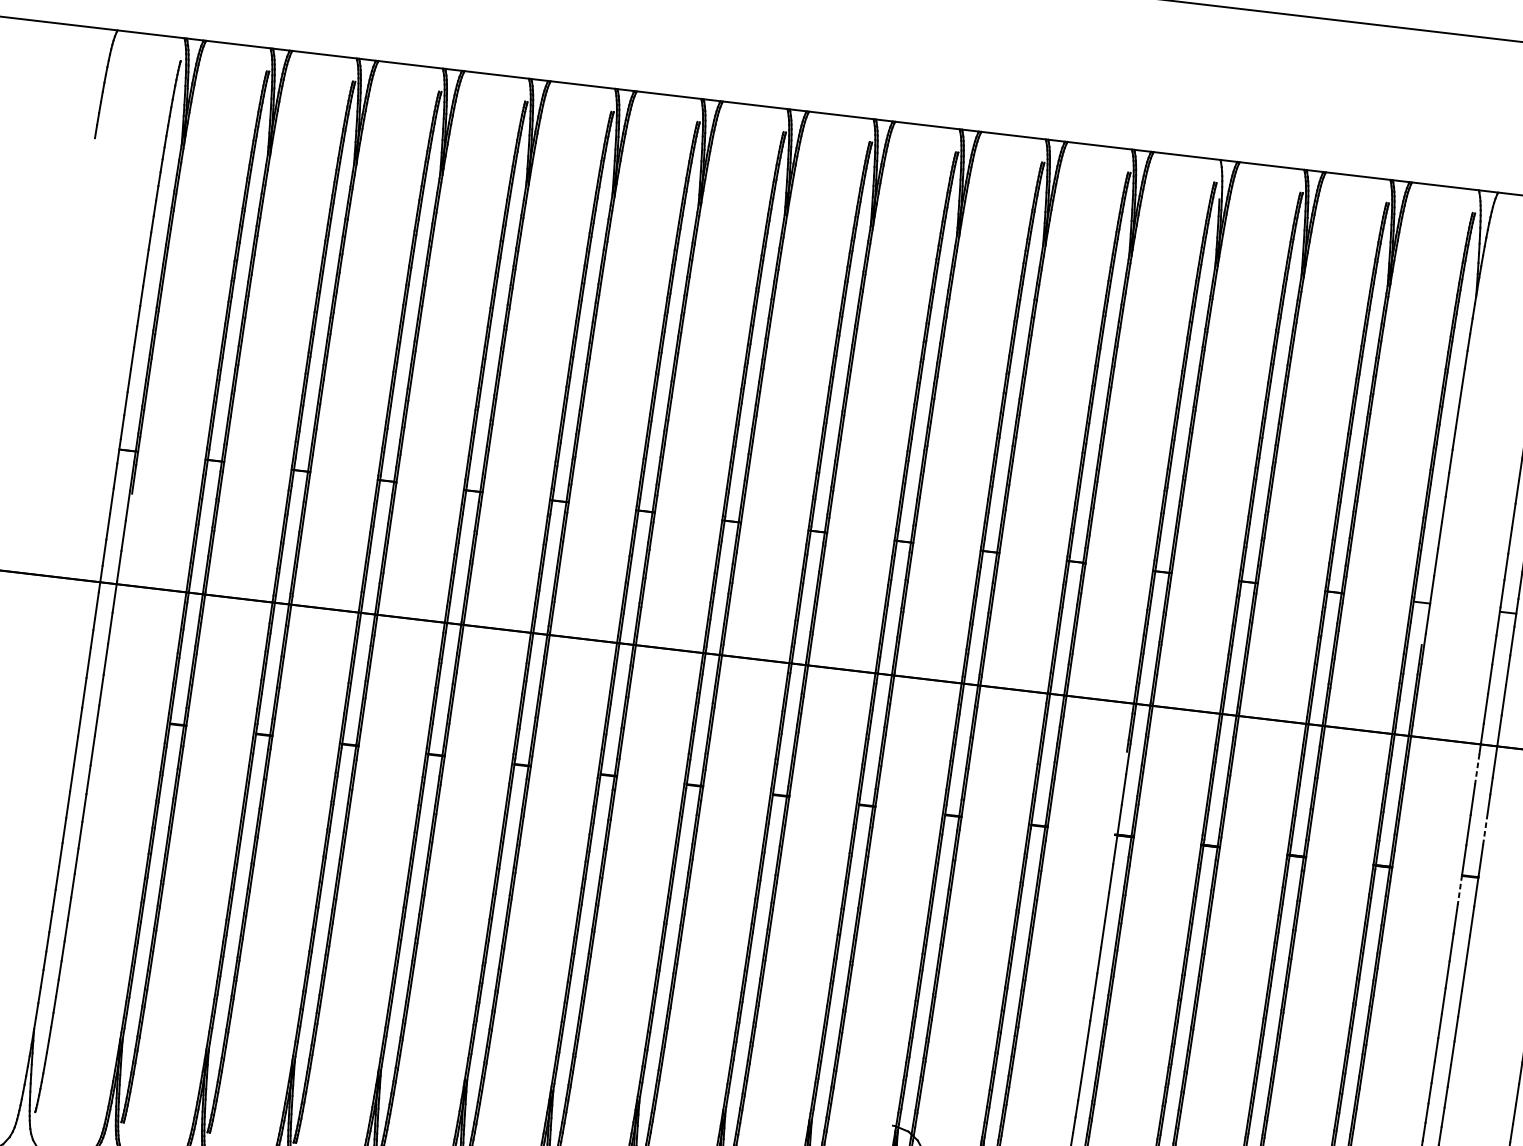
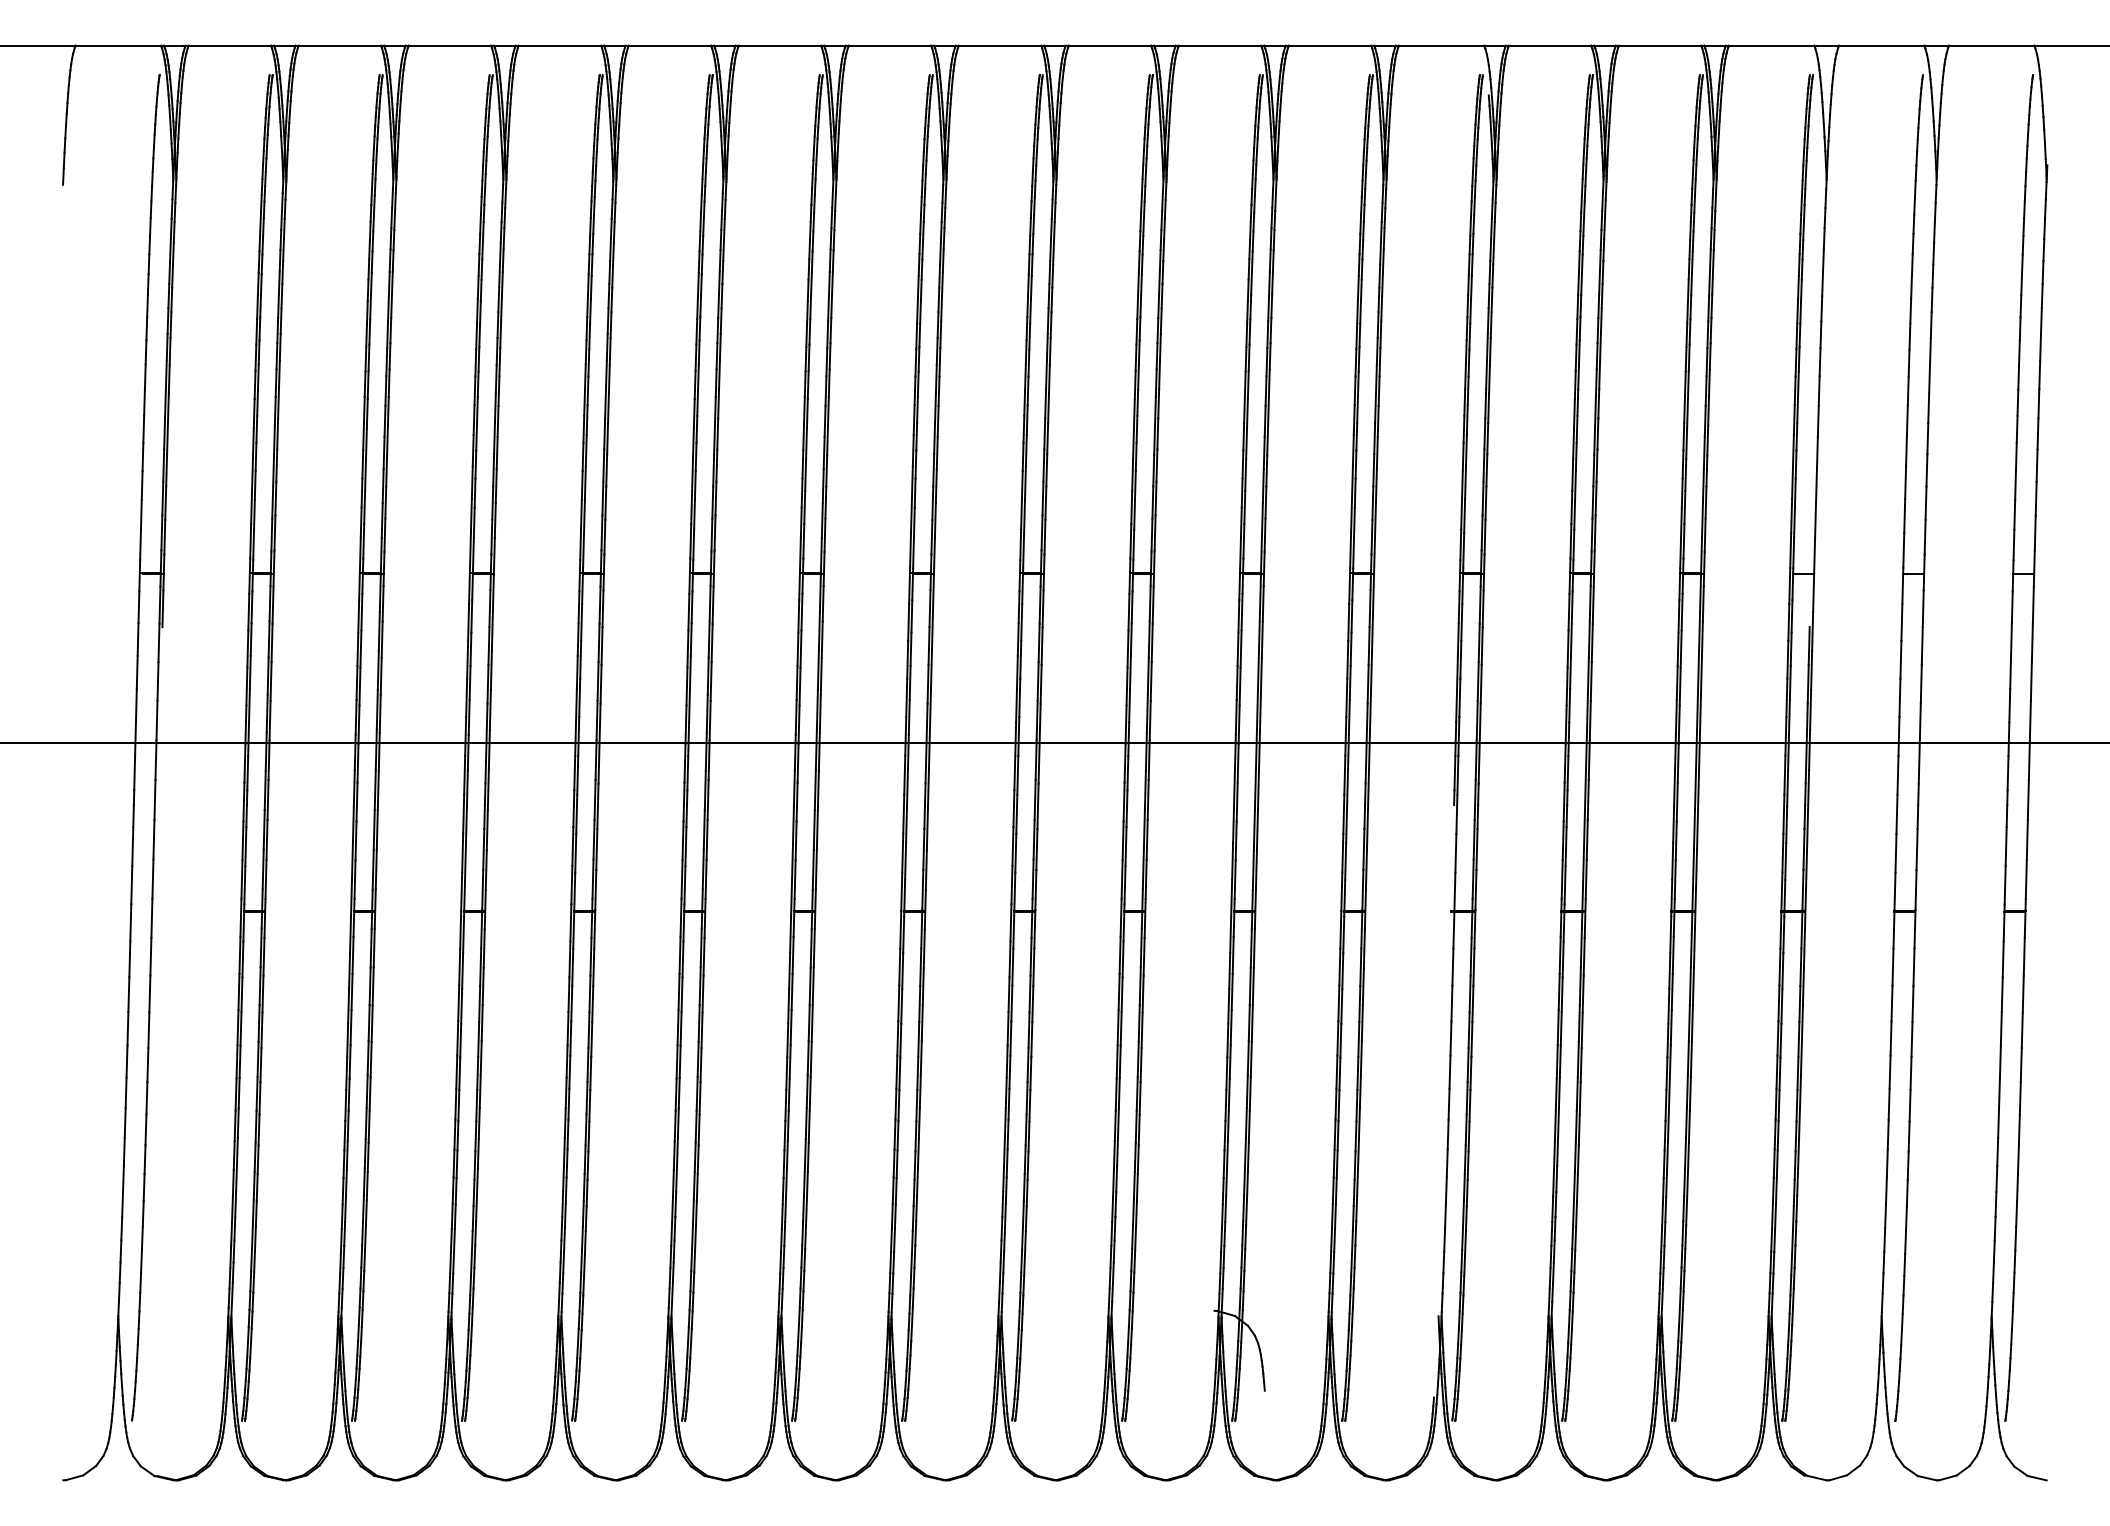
line: (1476, 769) -> (1897, 775), dashed -> solid
line: (1485, 829) -> (1917, 849), dashed -> solid
line: (1459, 889) -> (1893, 929), dashed -> solid

